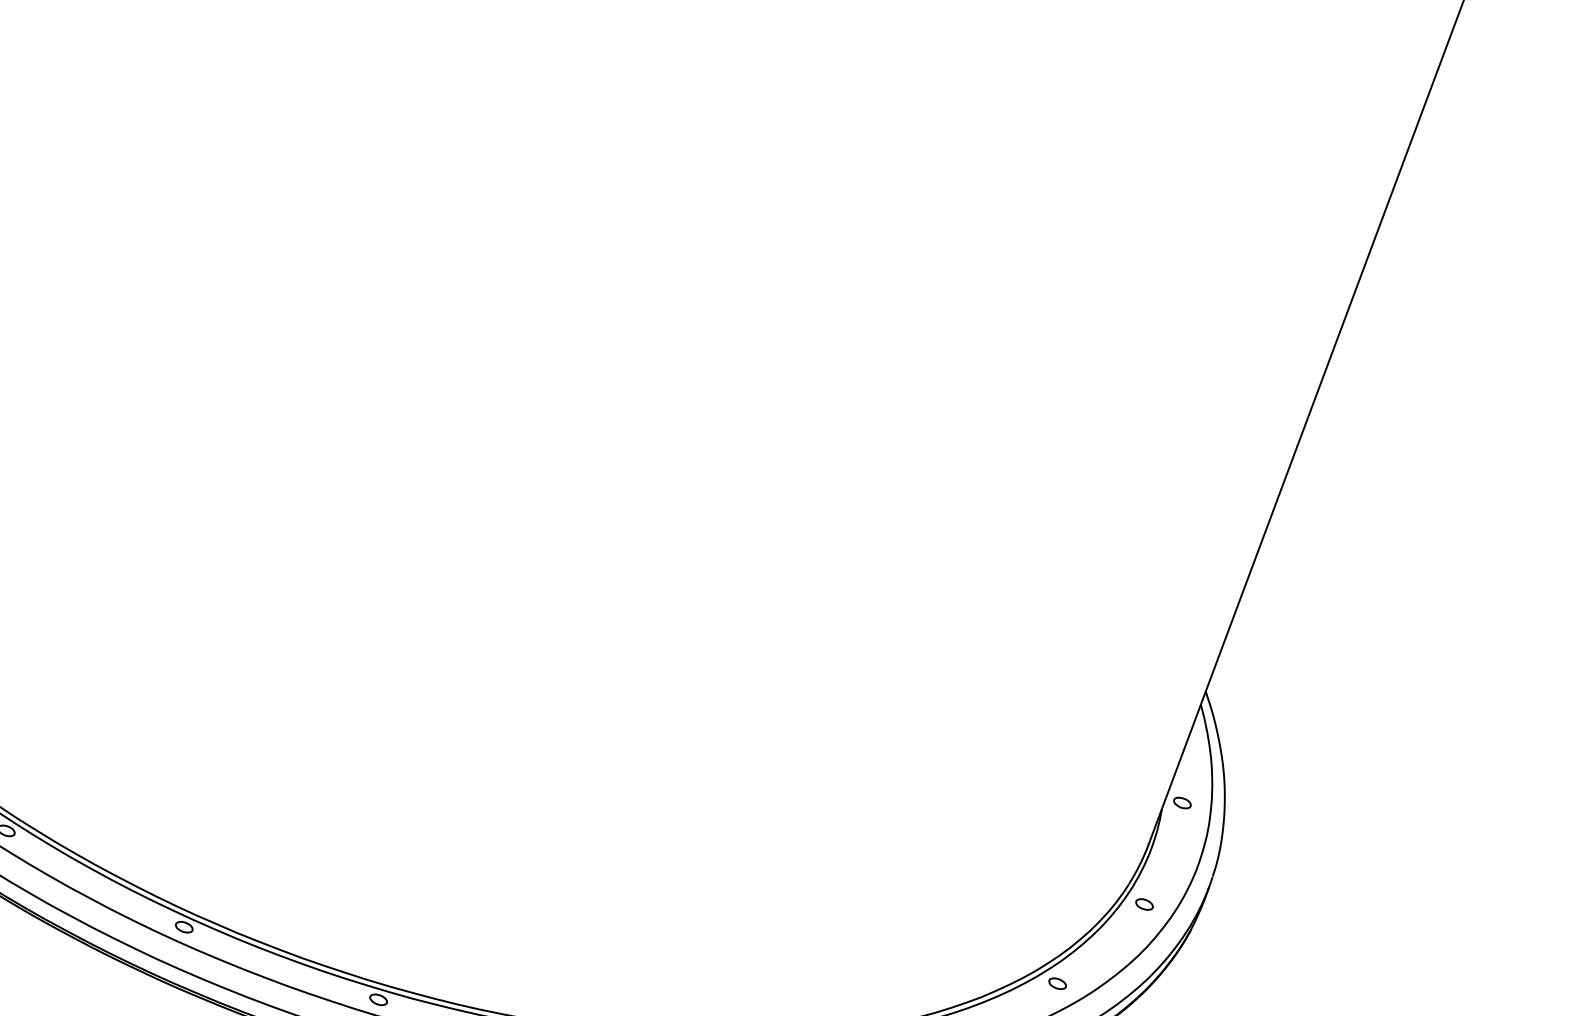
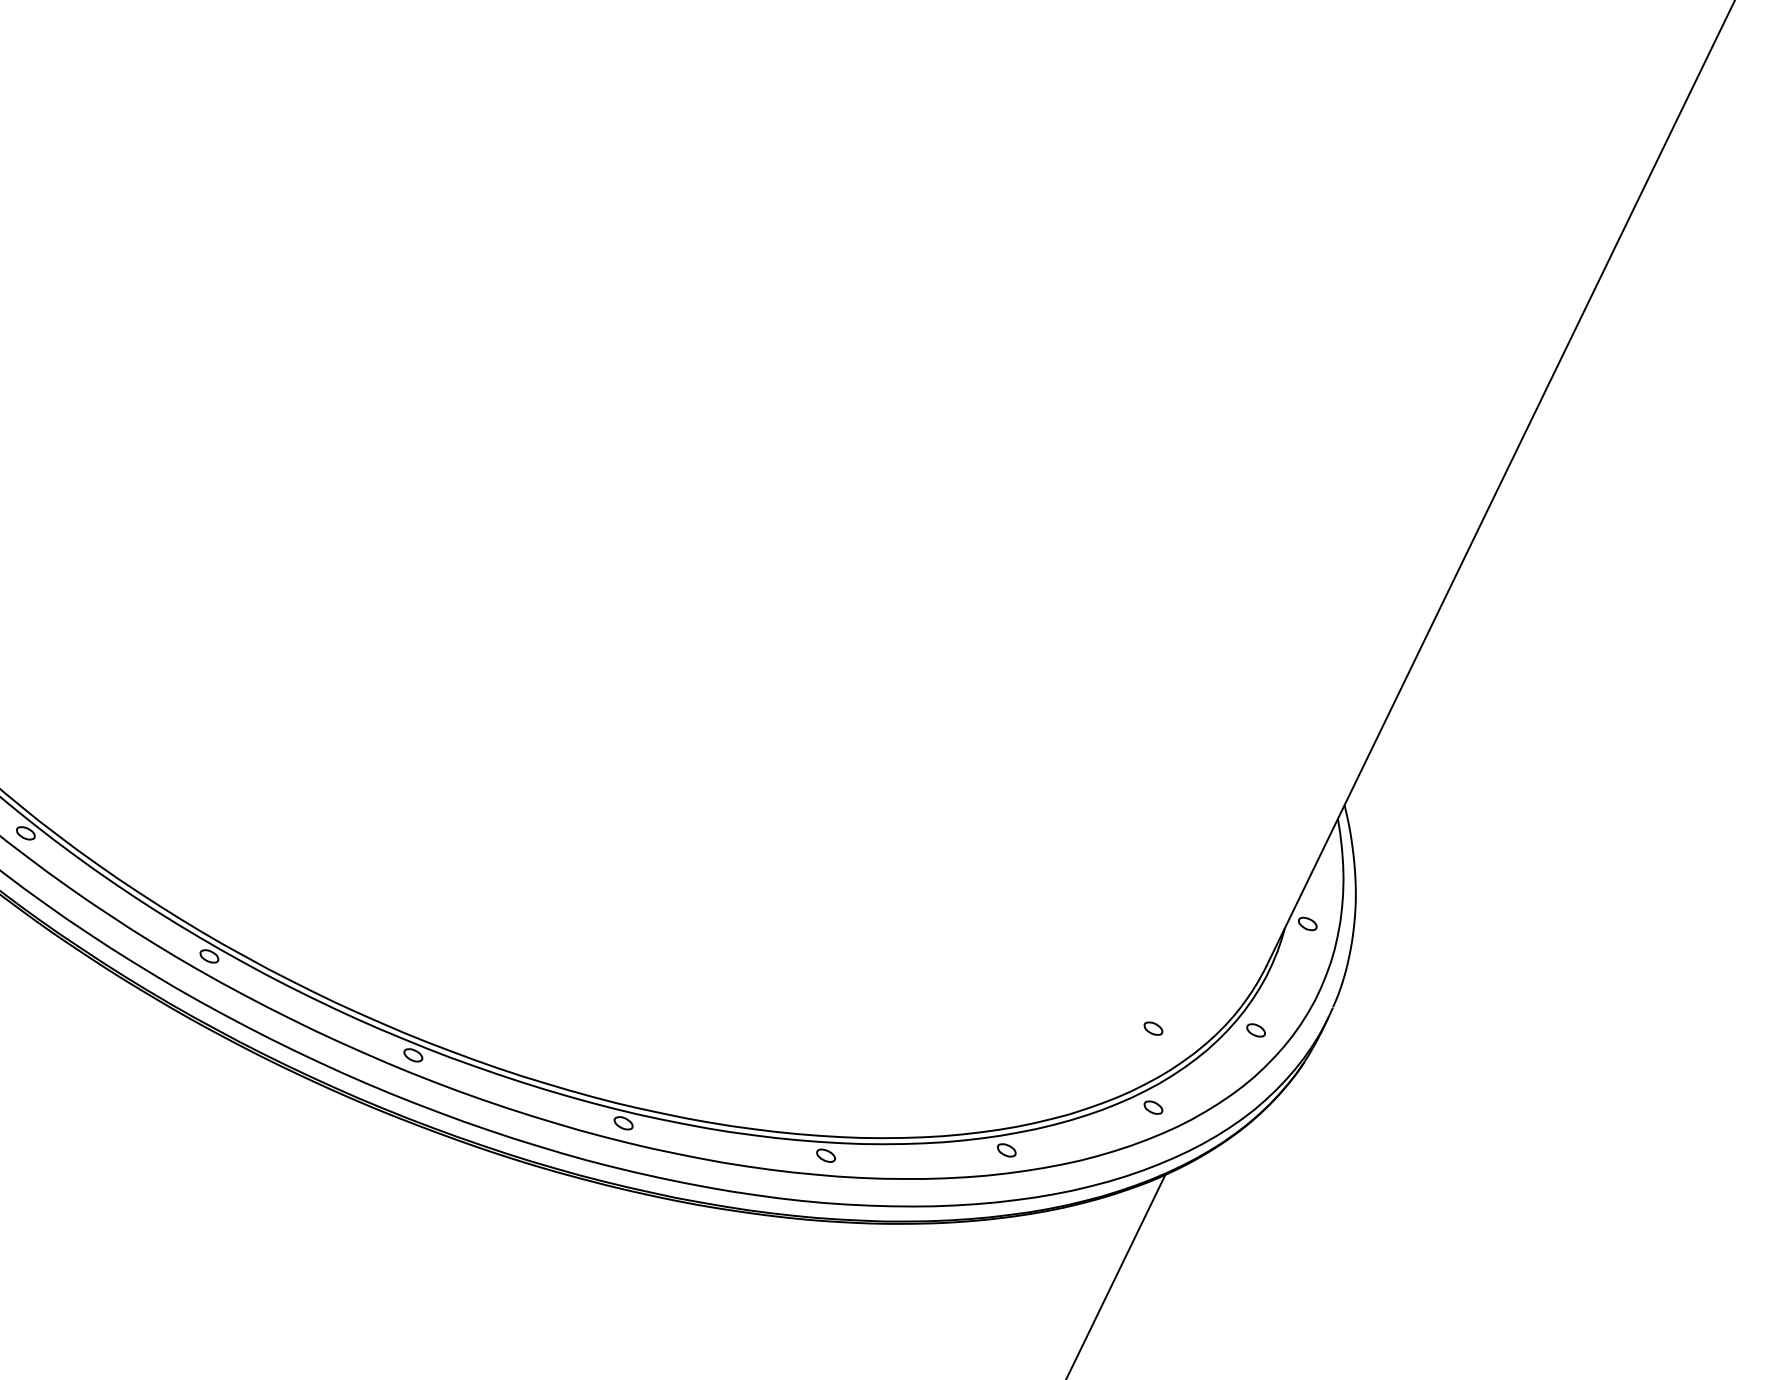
part: (1050, 911) -> (1153, 1028), added

